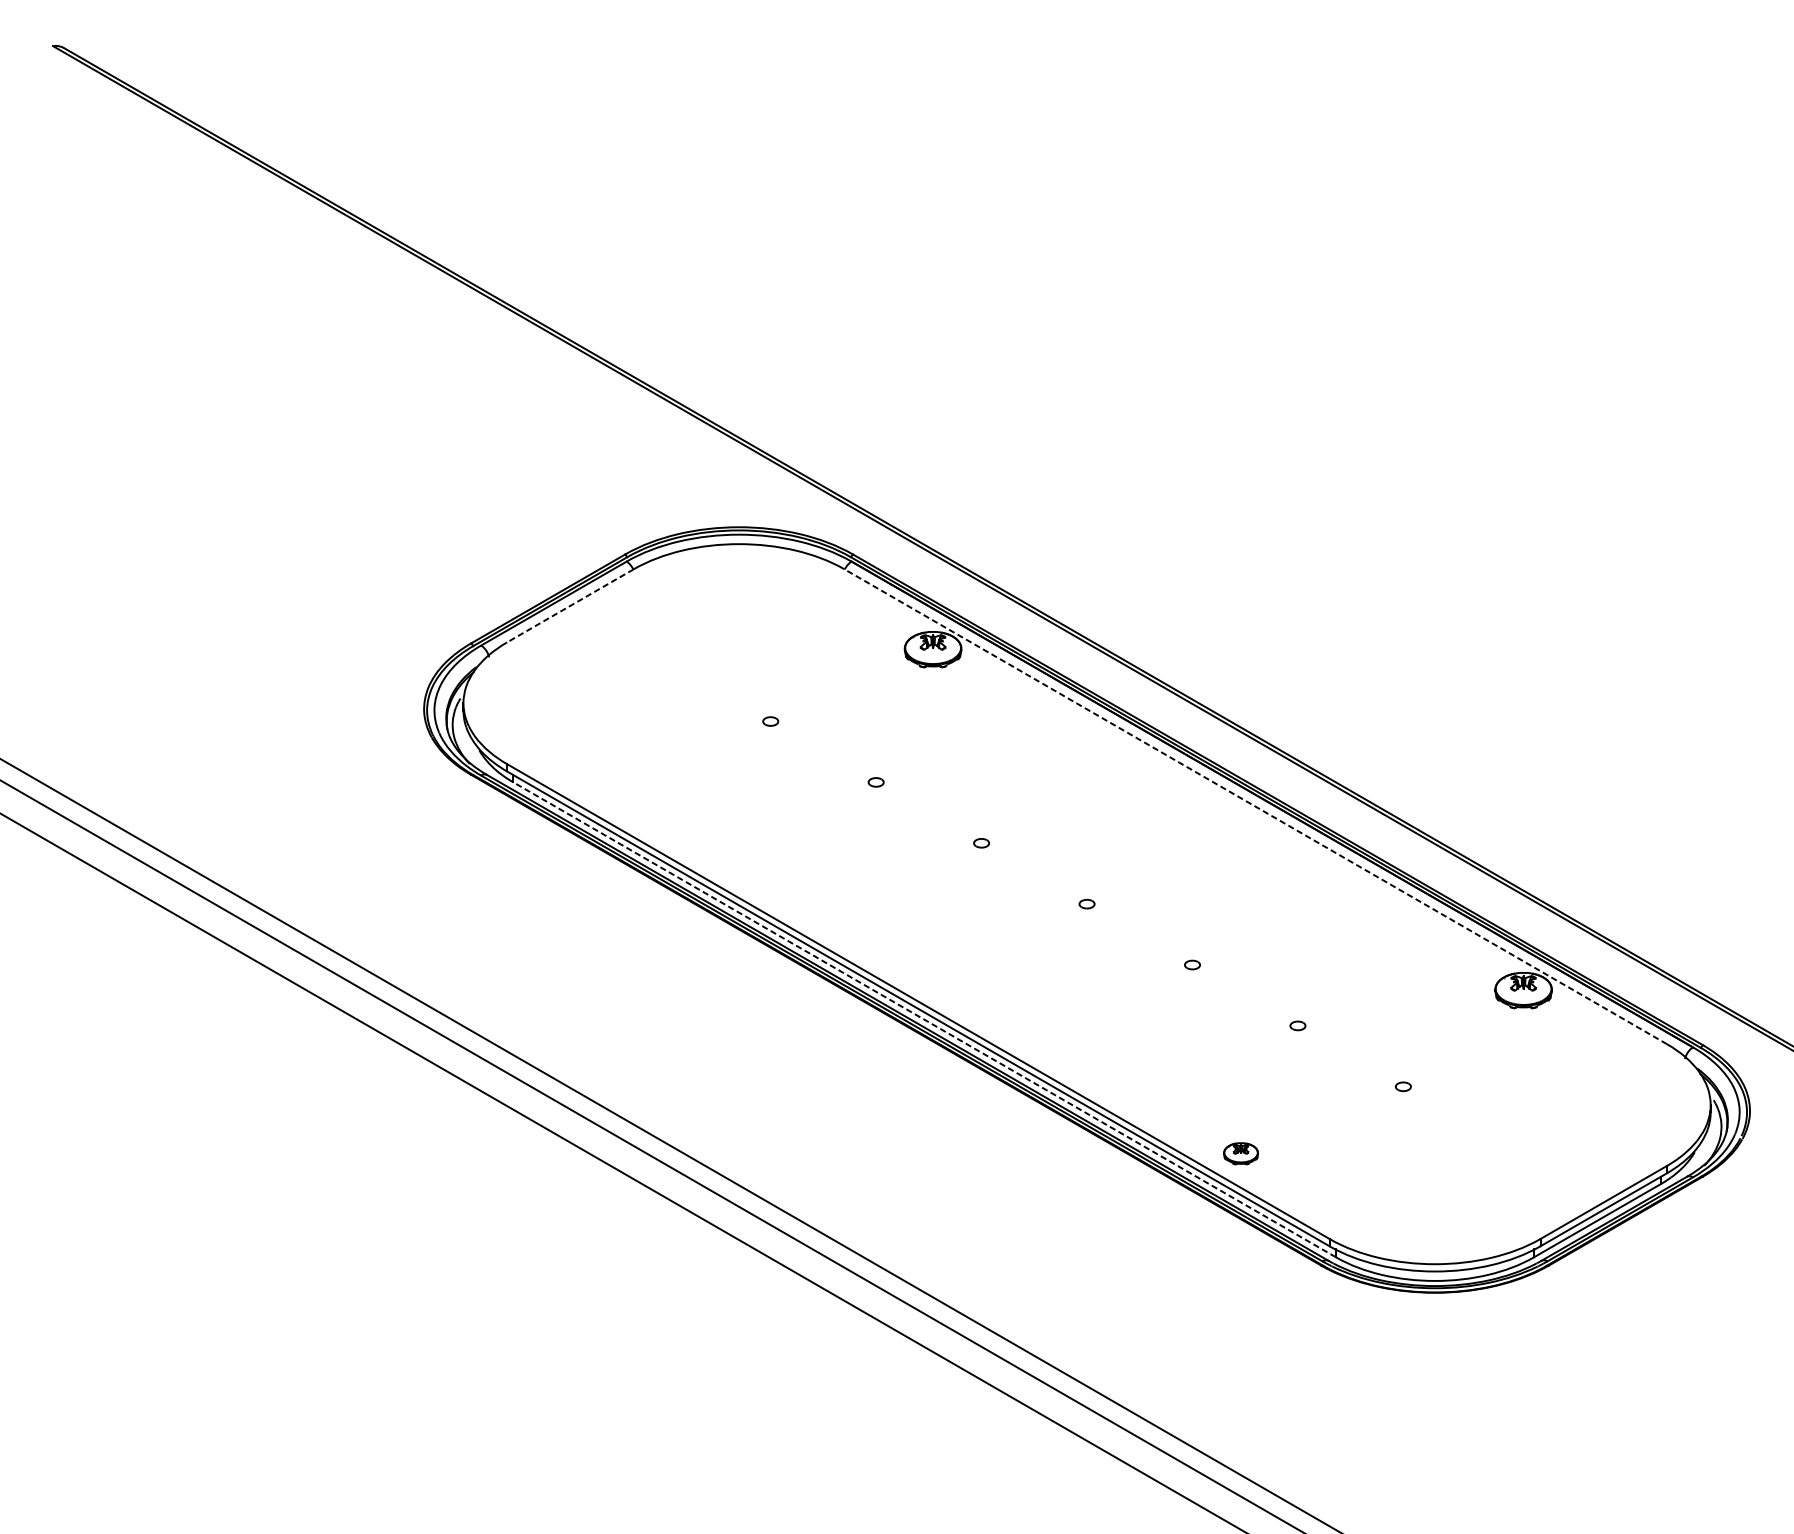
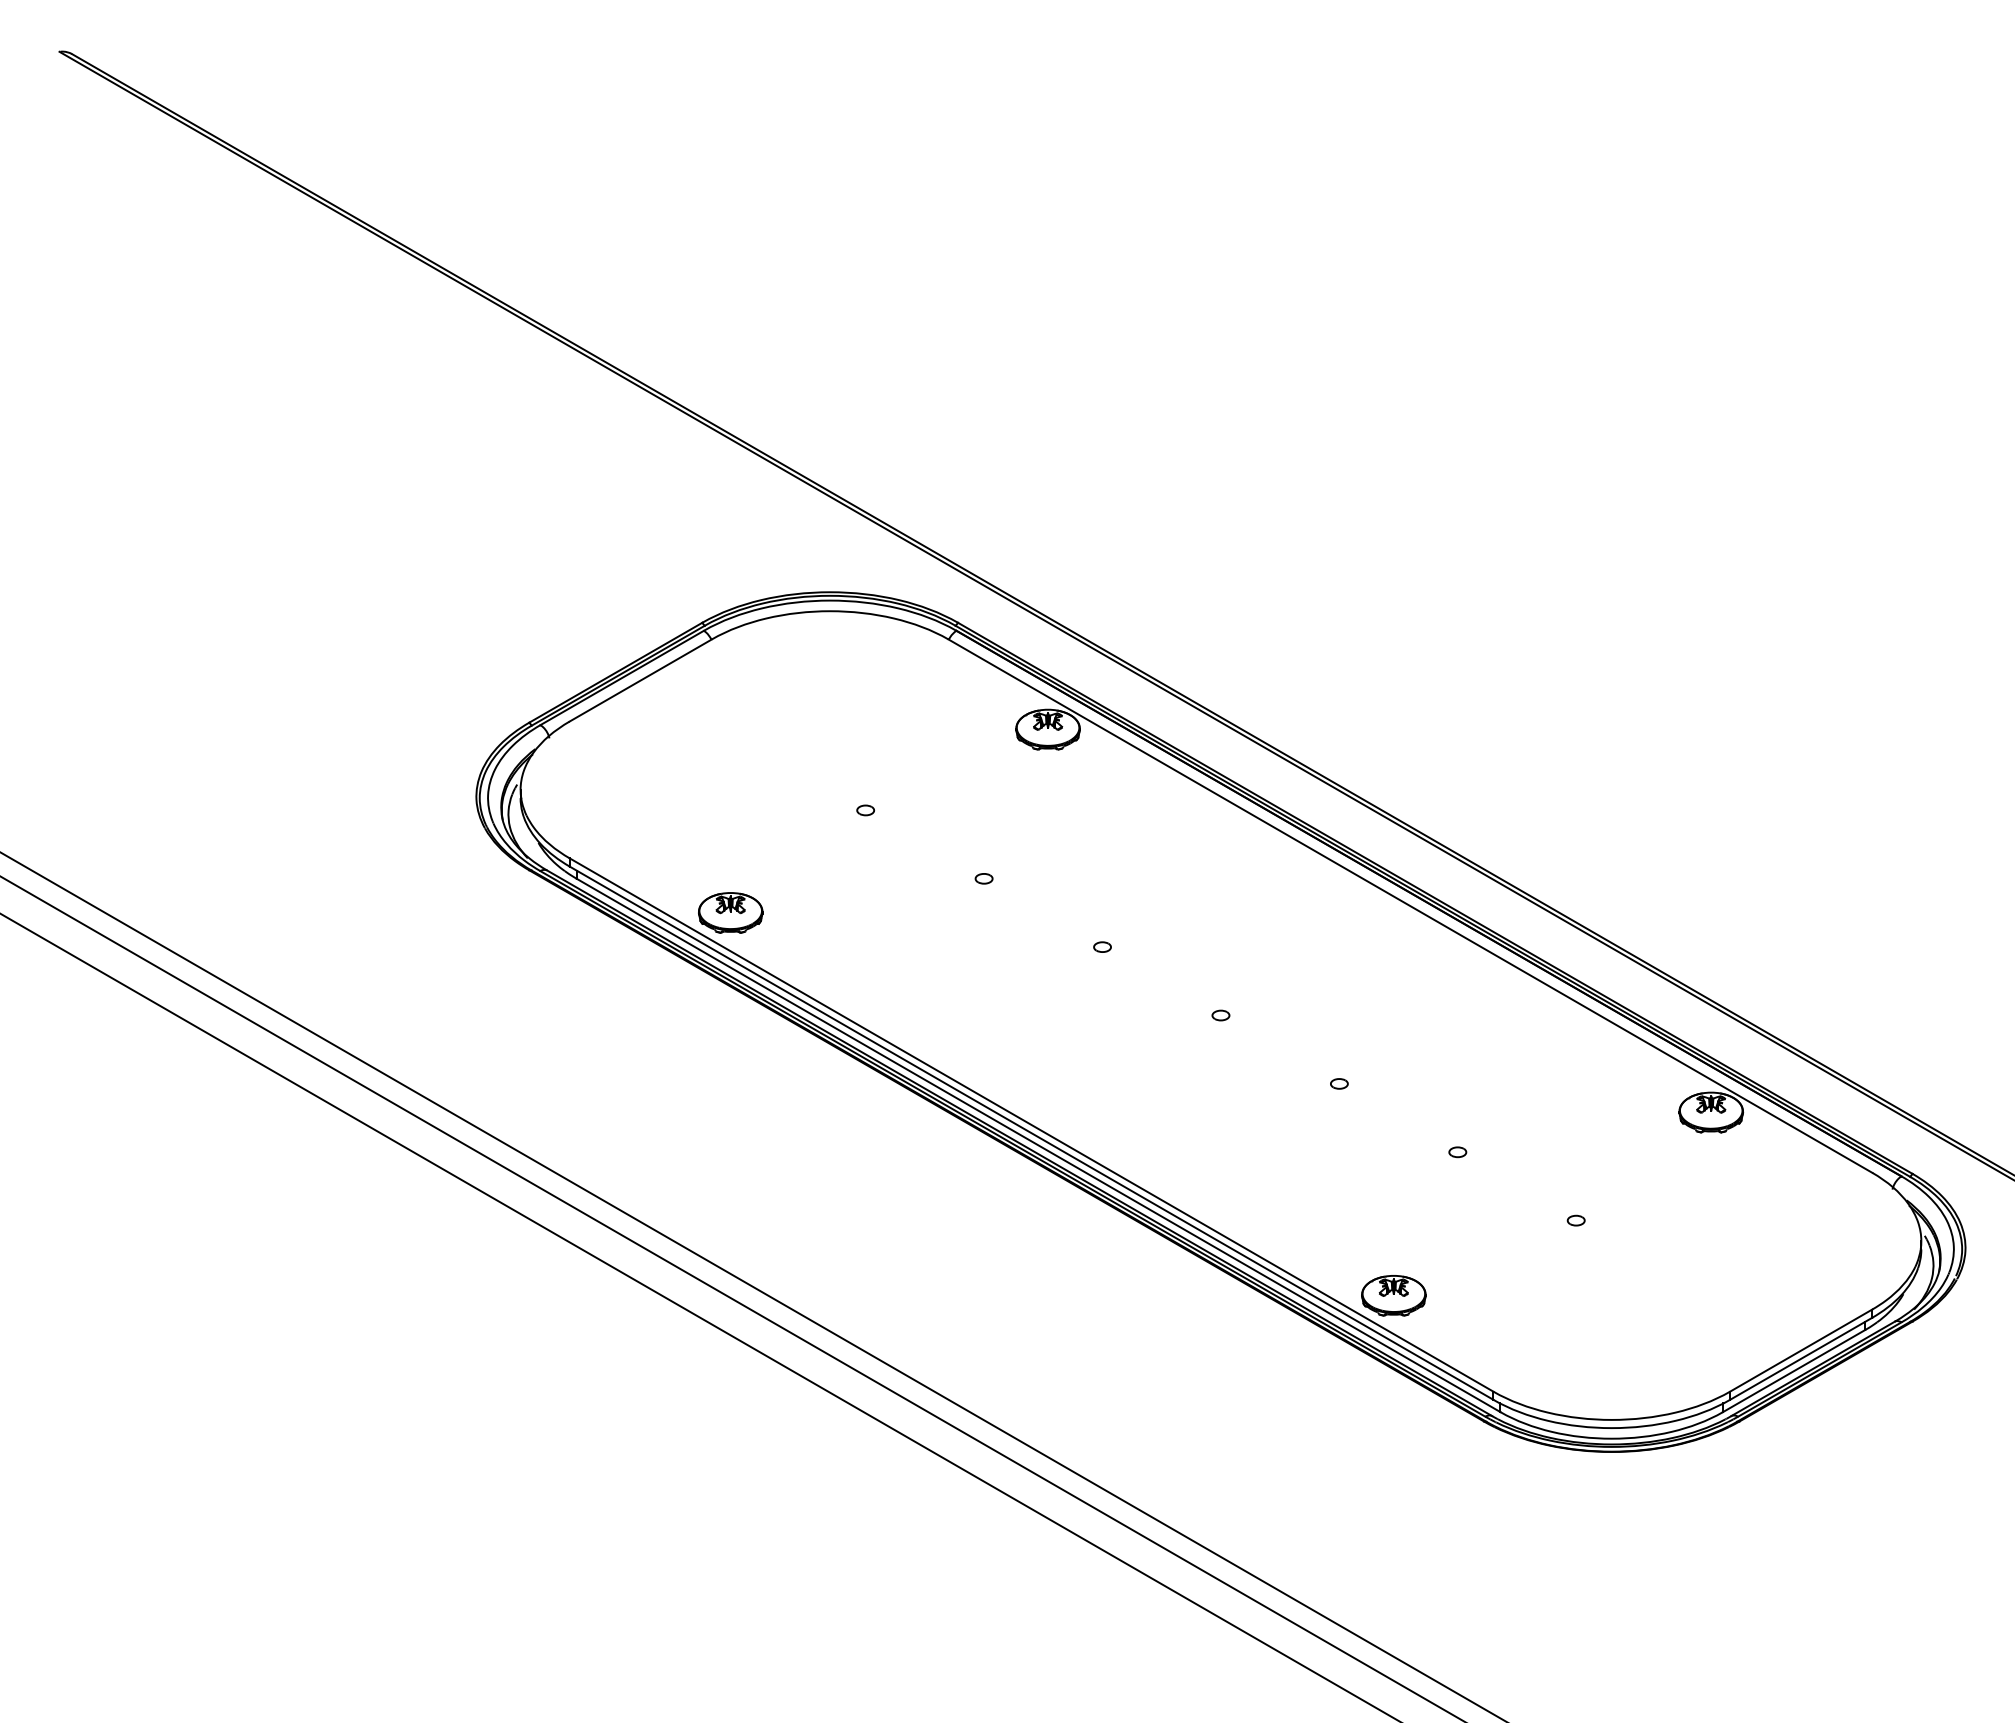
line: (570, 605) -> (640, 680), dashed -> solid
line: (1255, 806) -> (1410, 905), dashed -> solid
part: (650, 812) -> (730, 912), added
line: (924, 1019) -> (1038, 1145), dashed -> solid
part: (1240, 1153) -> (1393, 1295), size x1.67

